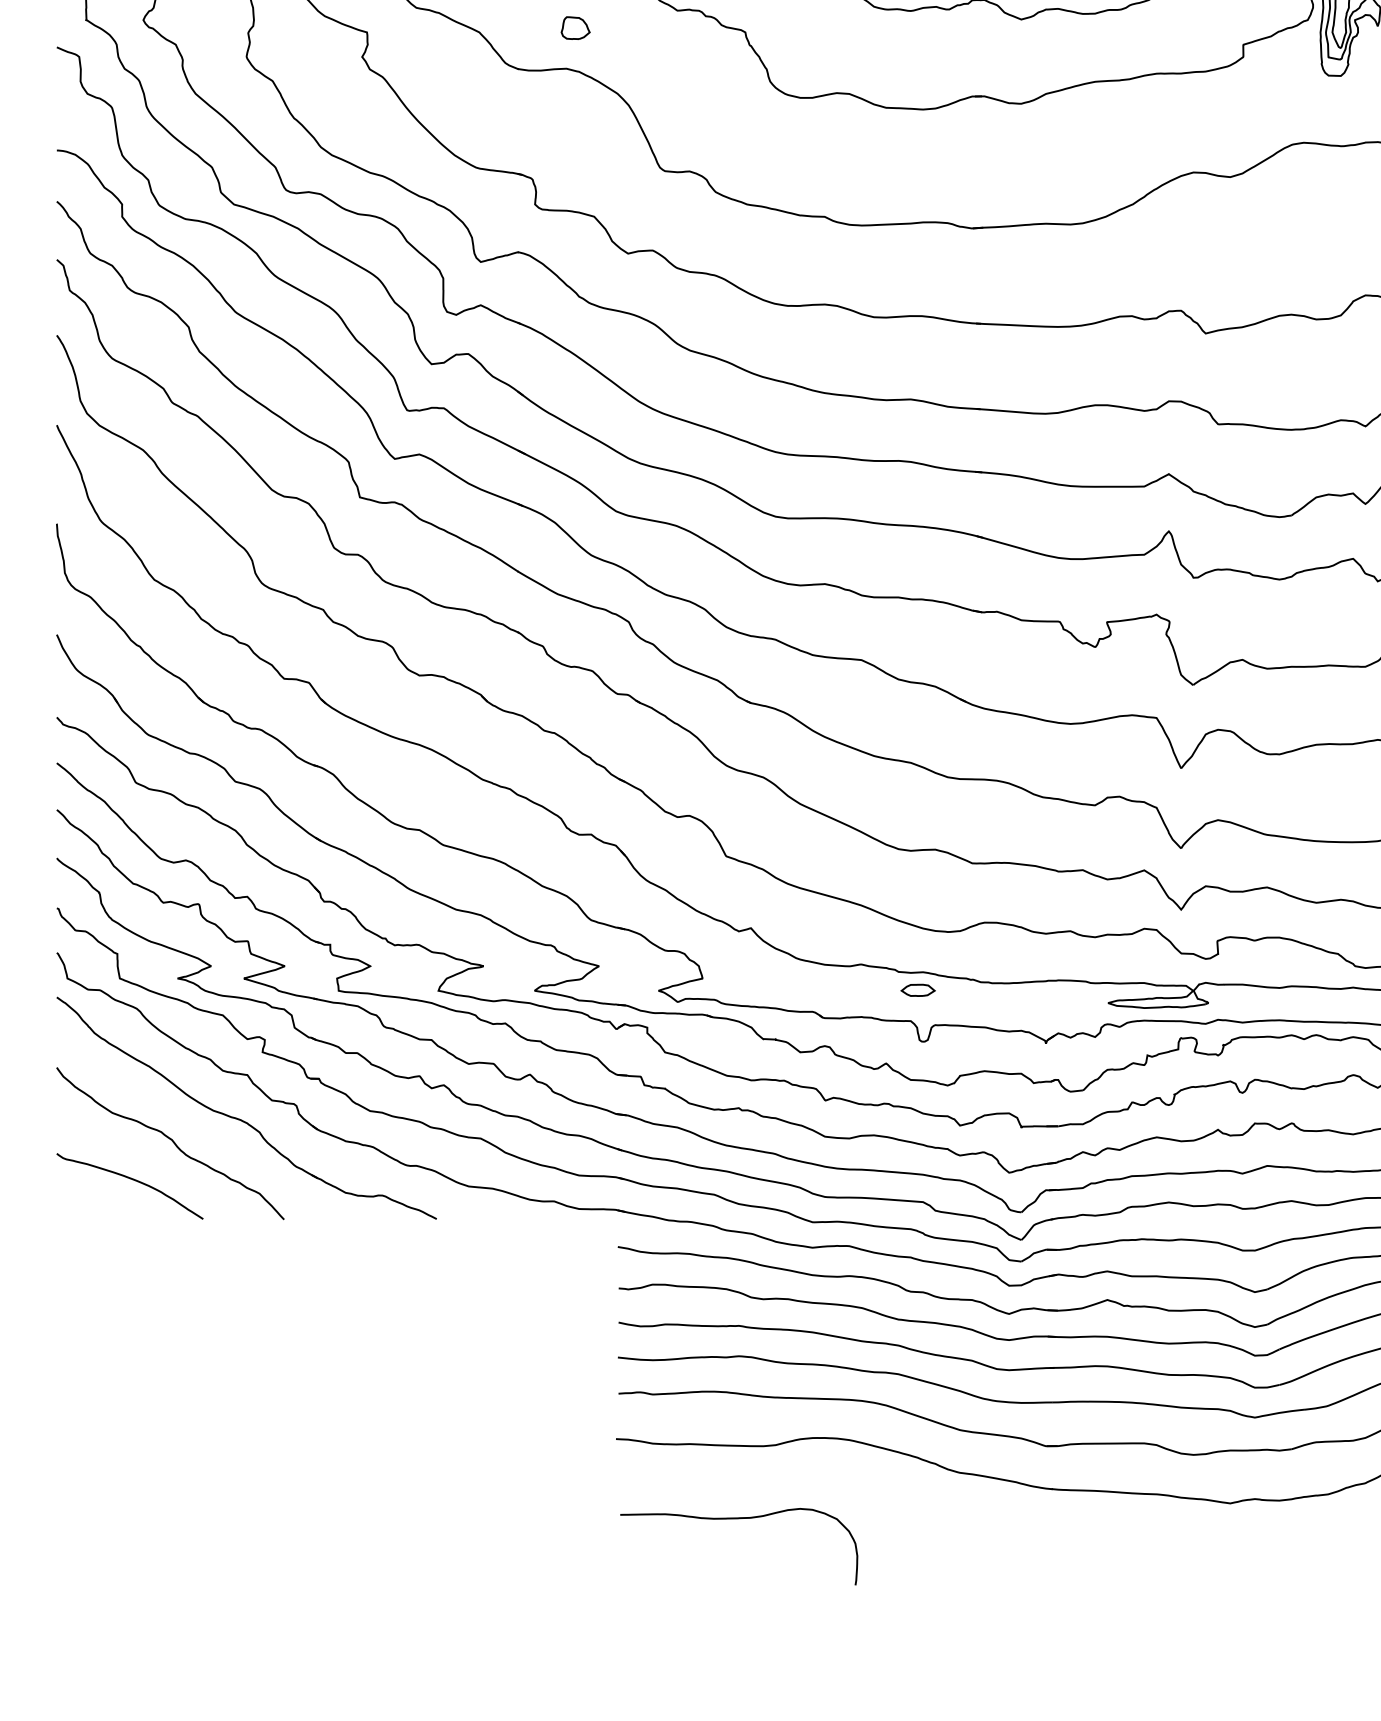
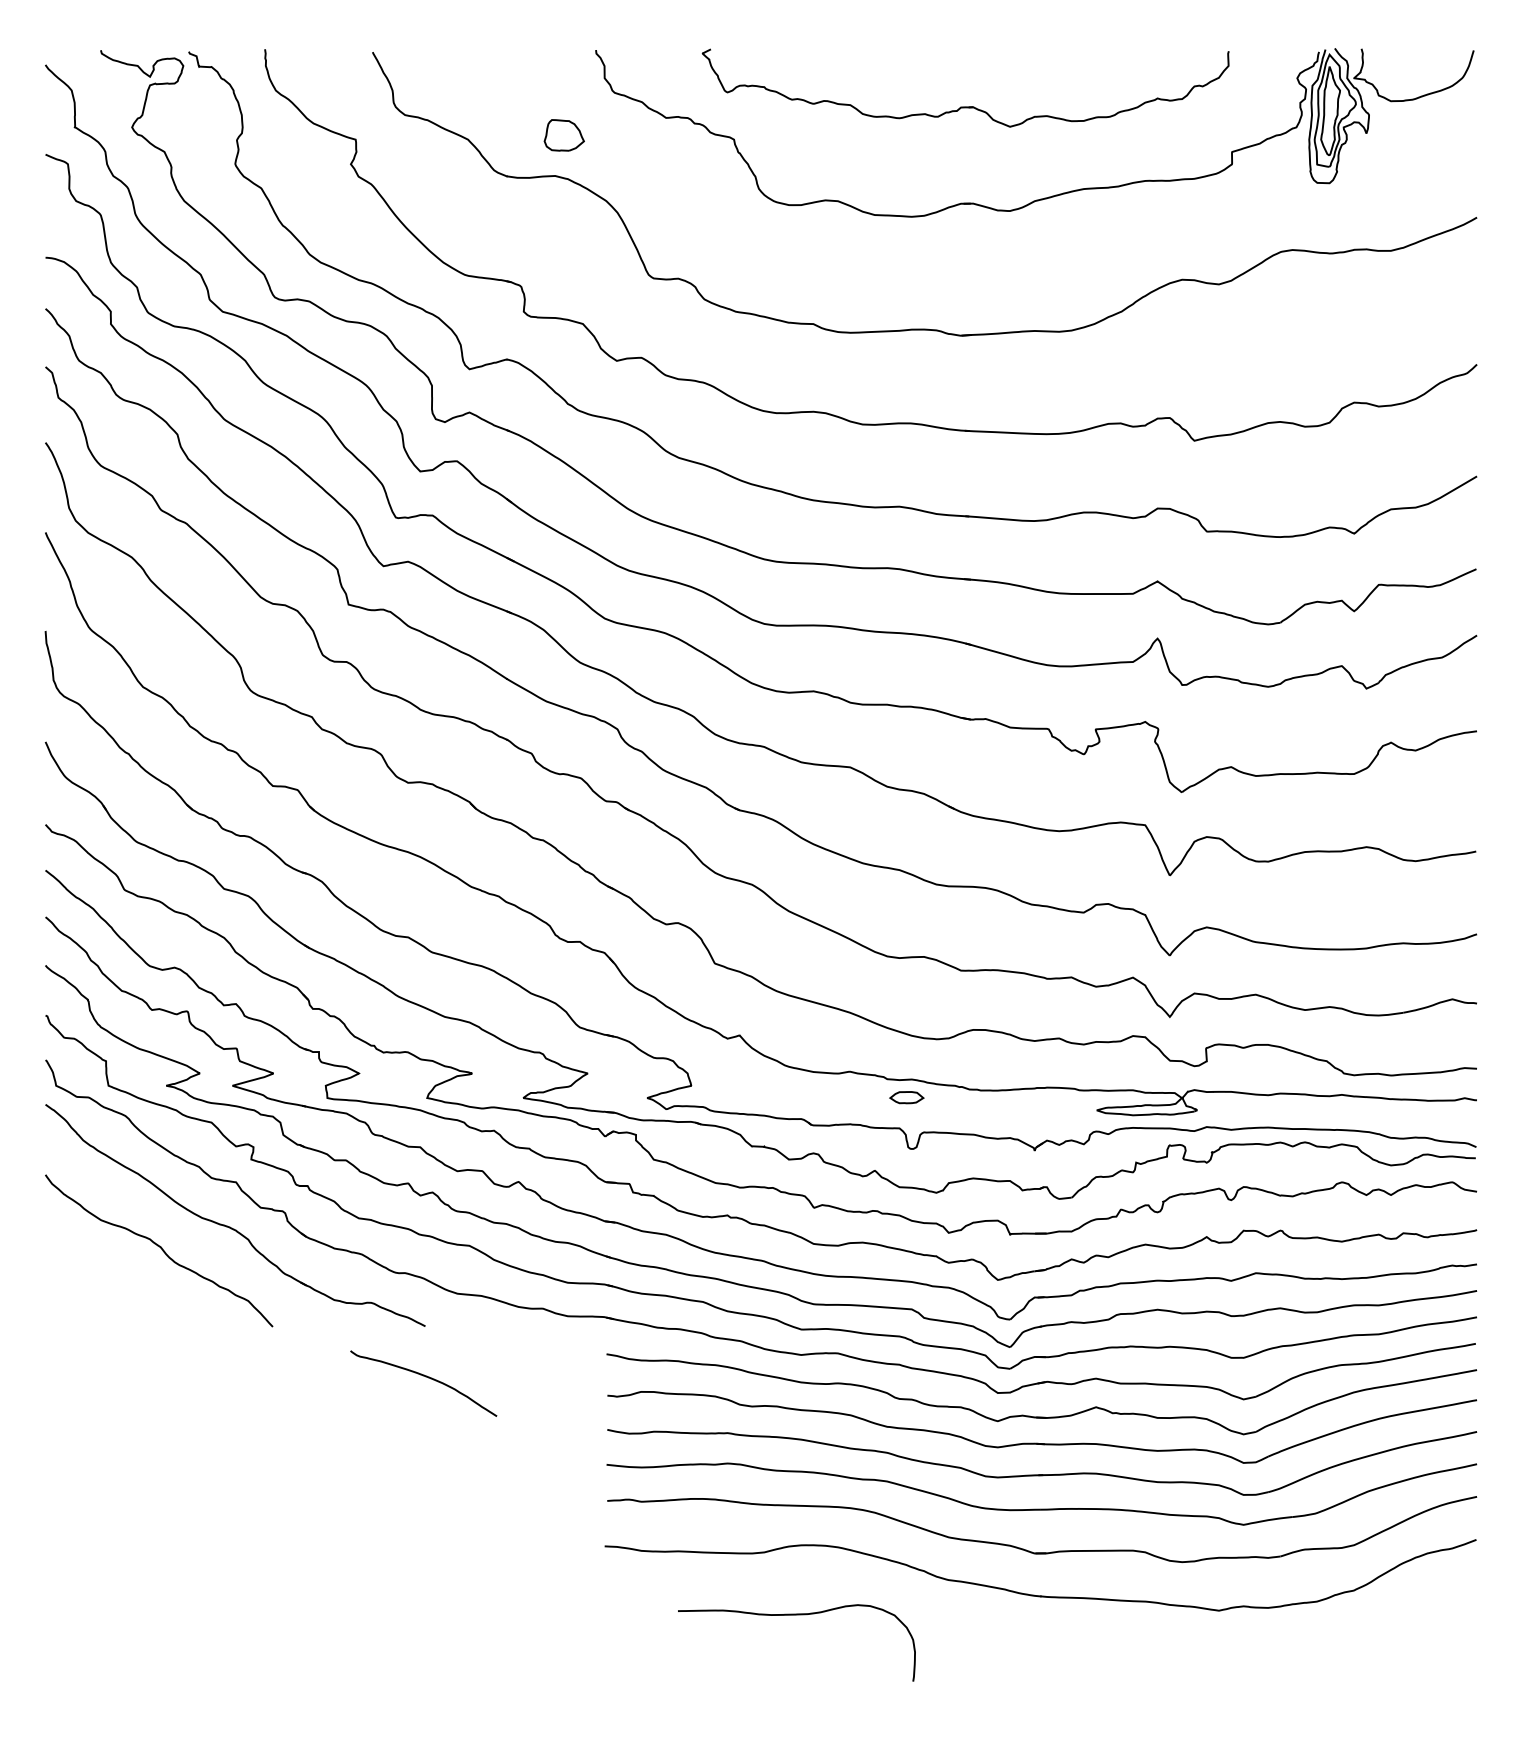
part: (575, 28) -> (564, 135), size x1.4
curve: (131, 1180) -> (425, 1377), moved
curve: (738, 1519) -> (796, 1615), moved

